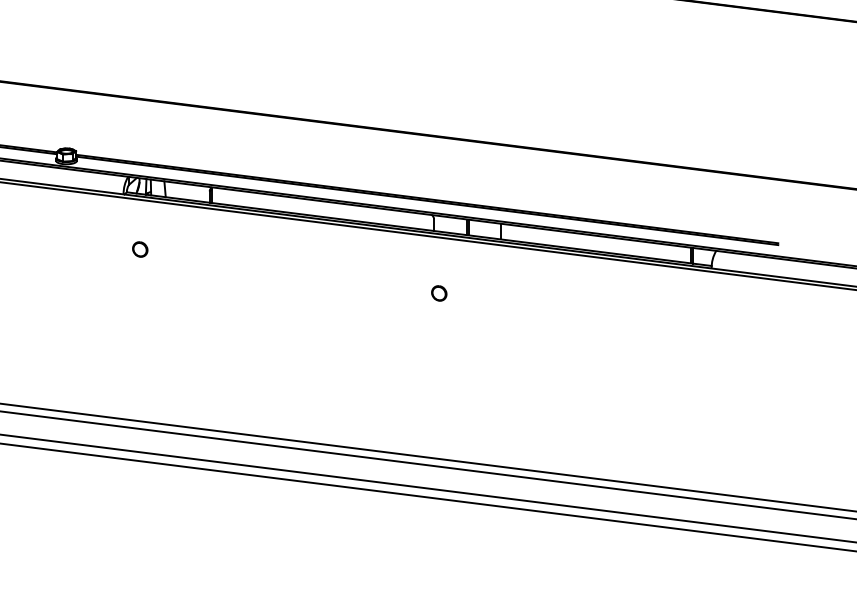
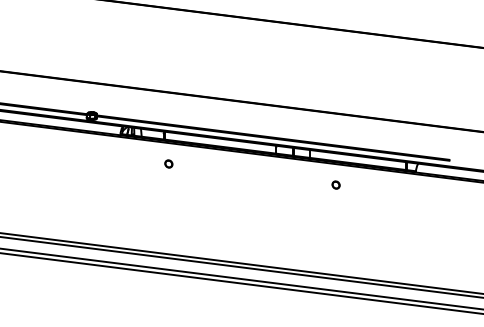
part: (139, 248) -> (168, 163), moved
part: (438, 292) -> (335, 184), moved

